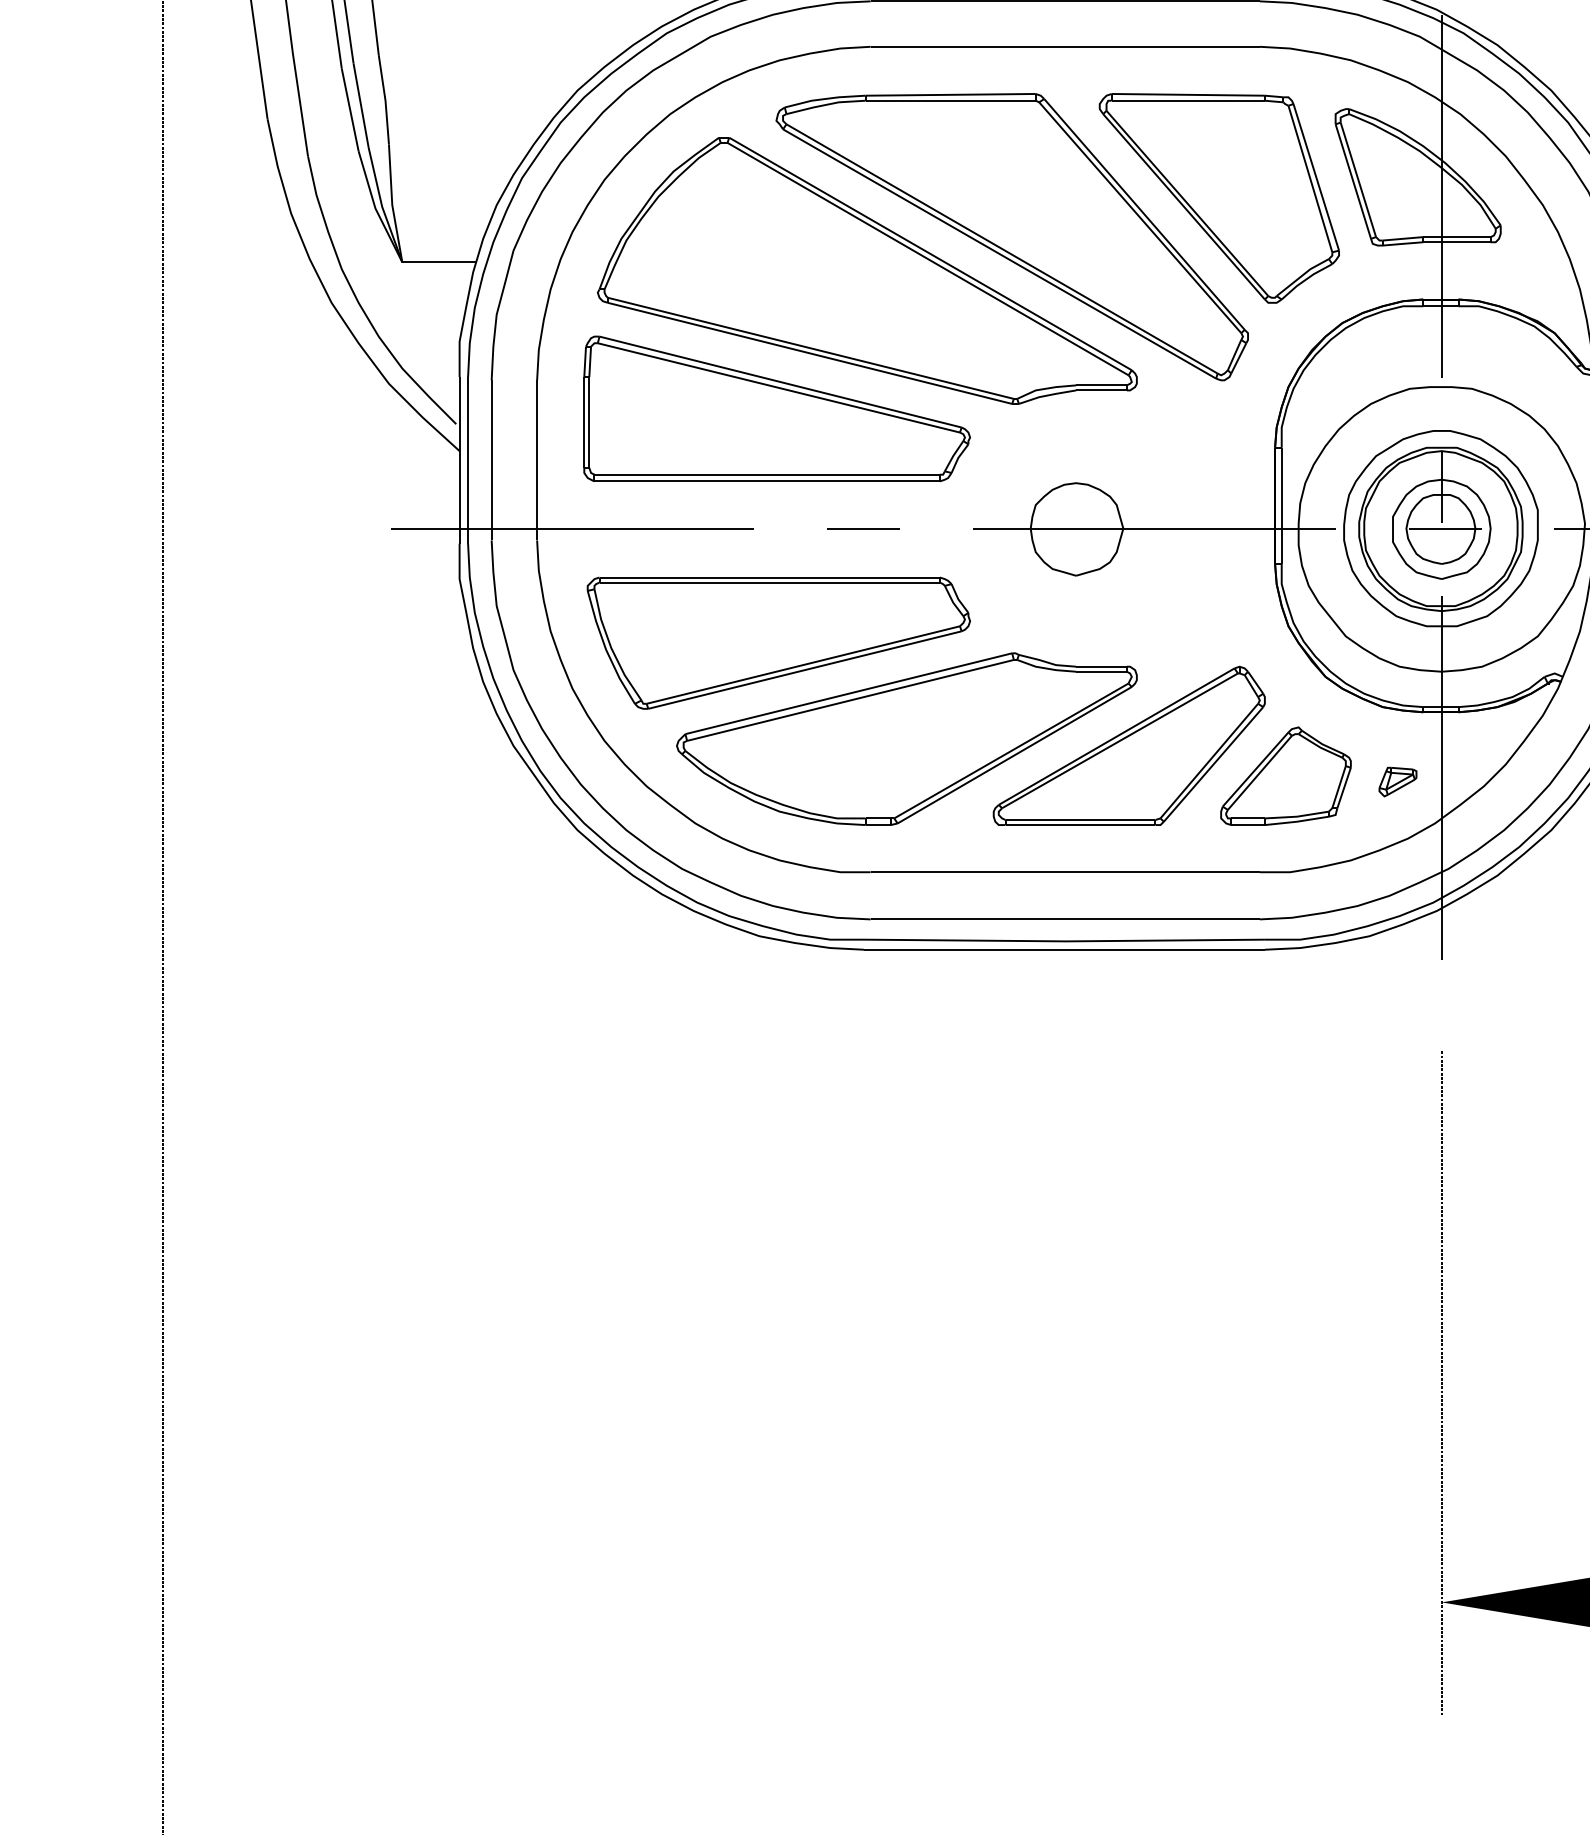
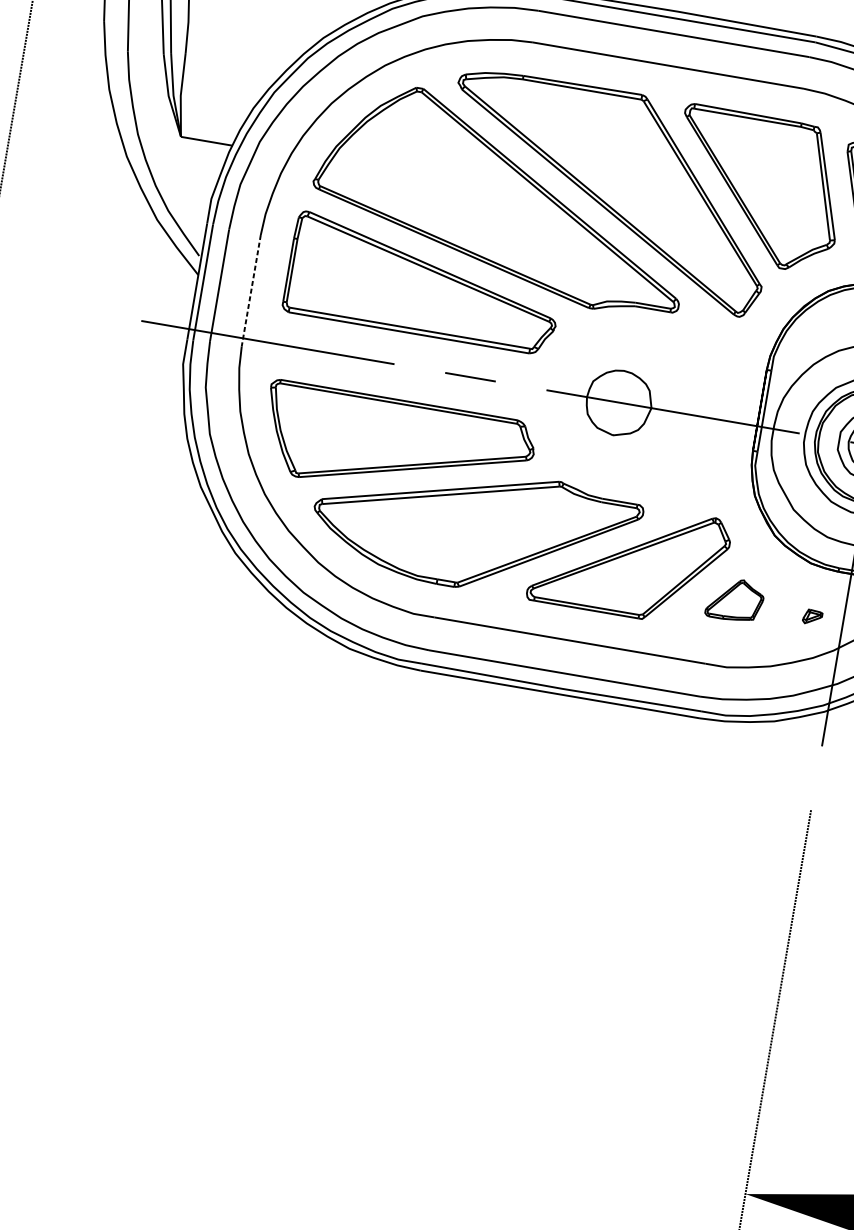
line: (537, 460) -> (251, 290), solid -> dashed
part: (1285, 775) -> (735, 599), size x0.6
part: (1397, 781) -> (812, 616), size x0.7

